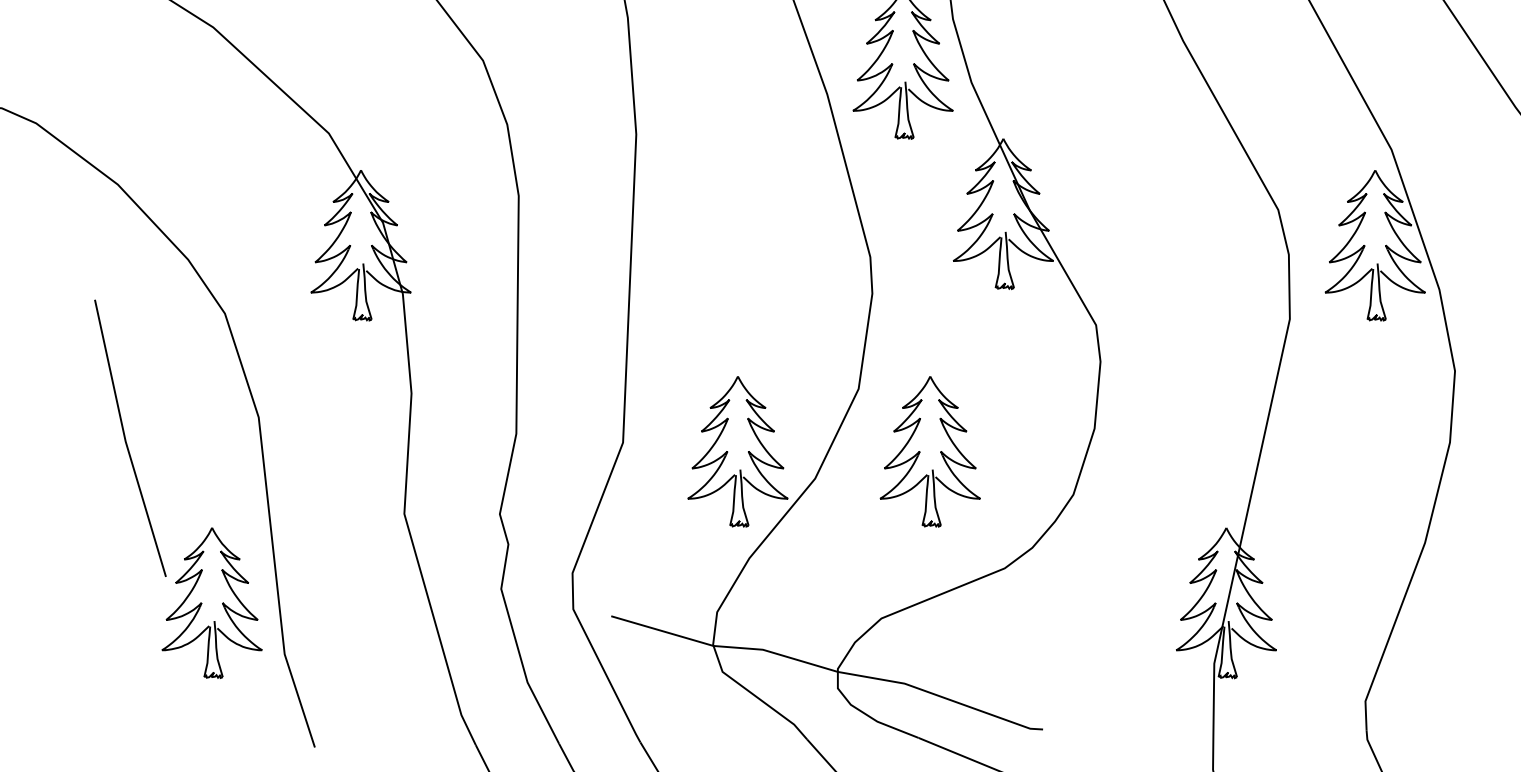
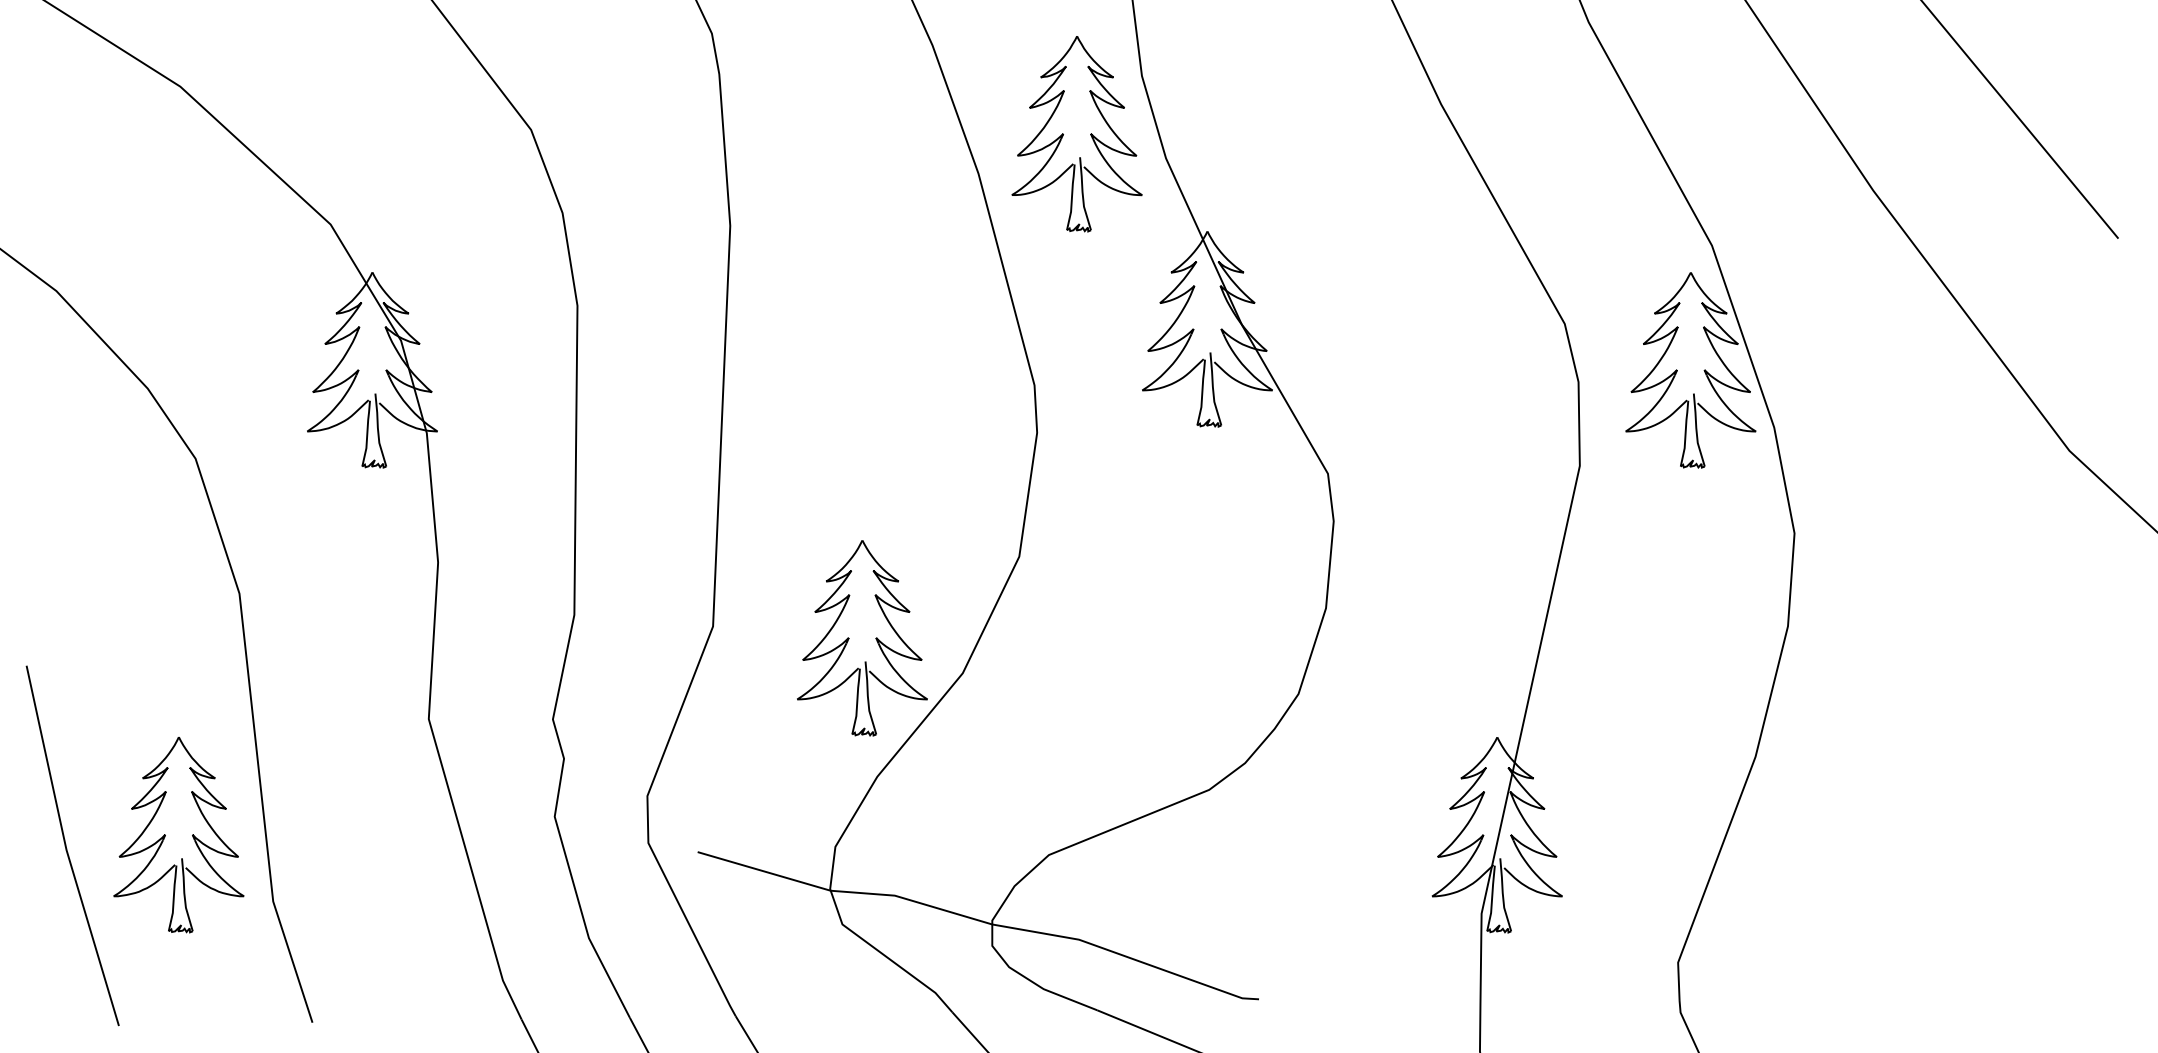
line: (126, 440) -> (67, 848), moved
part: (920, 451) -> (1099, 638), removed

